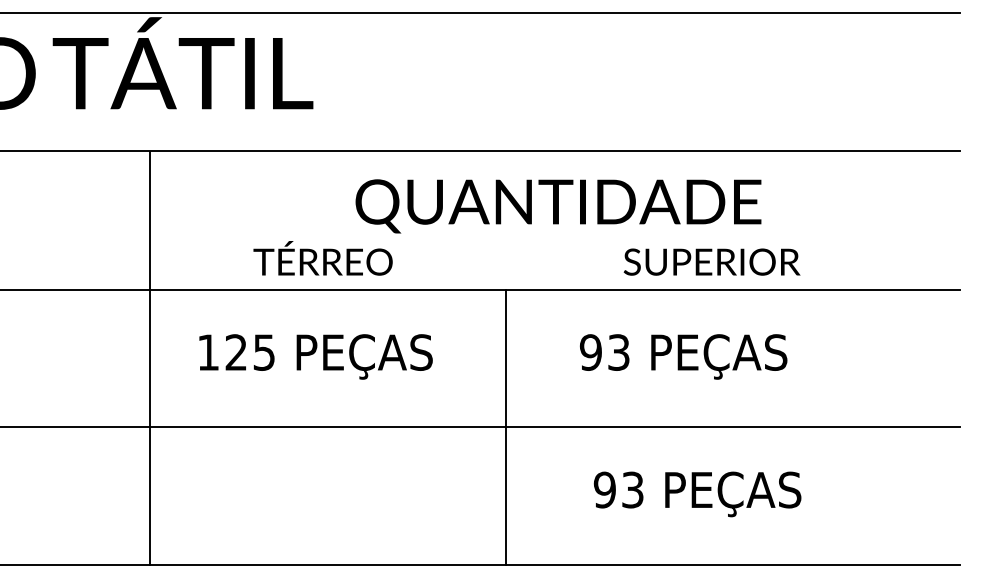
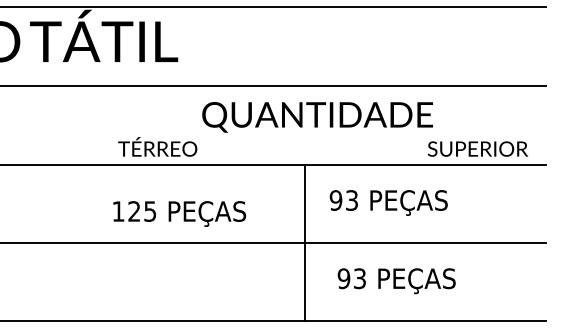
text: (322, 257) -> (157, 146), moved
text: (711, 261) -> (477, 148), moved
text: (315, 356) -> (179, 213), moved
line: (150, 357) -> (85, 203), removed
line: (505, 426) -> (304, 242), moved

